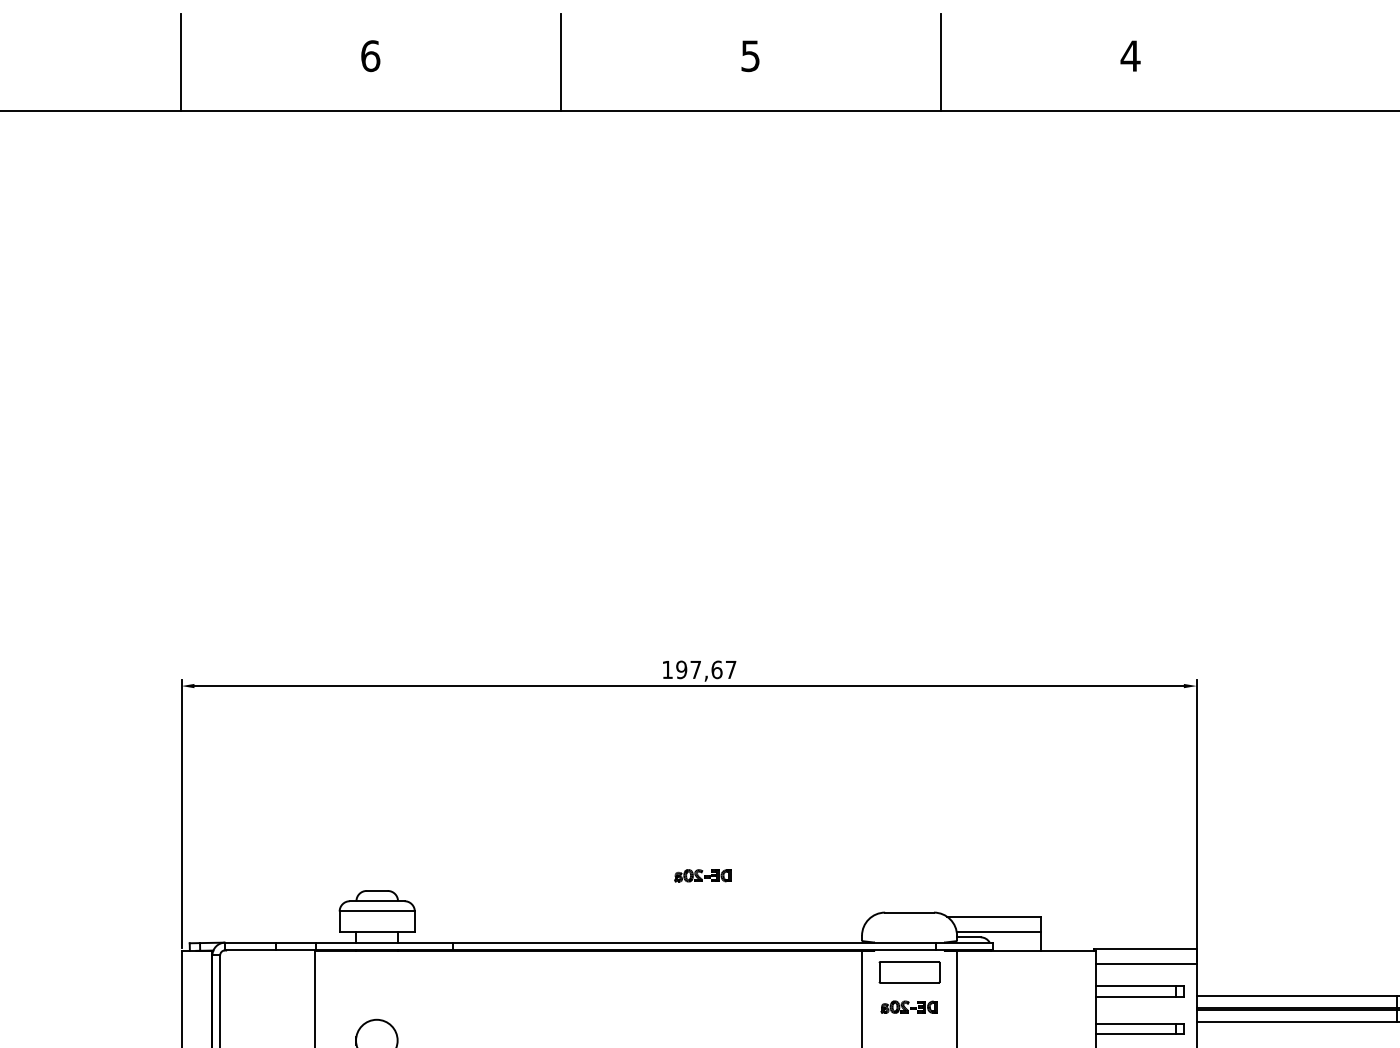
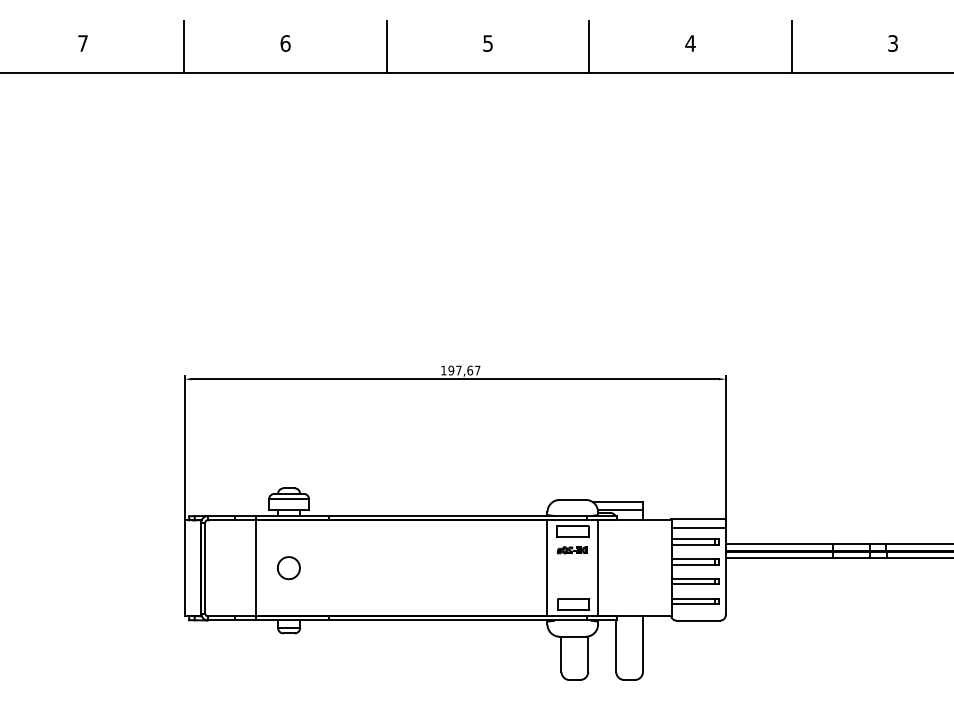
line: (1319, 61) -> (791, 46), added
part: (700, 876) -> (461, 480), removed

